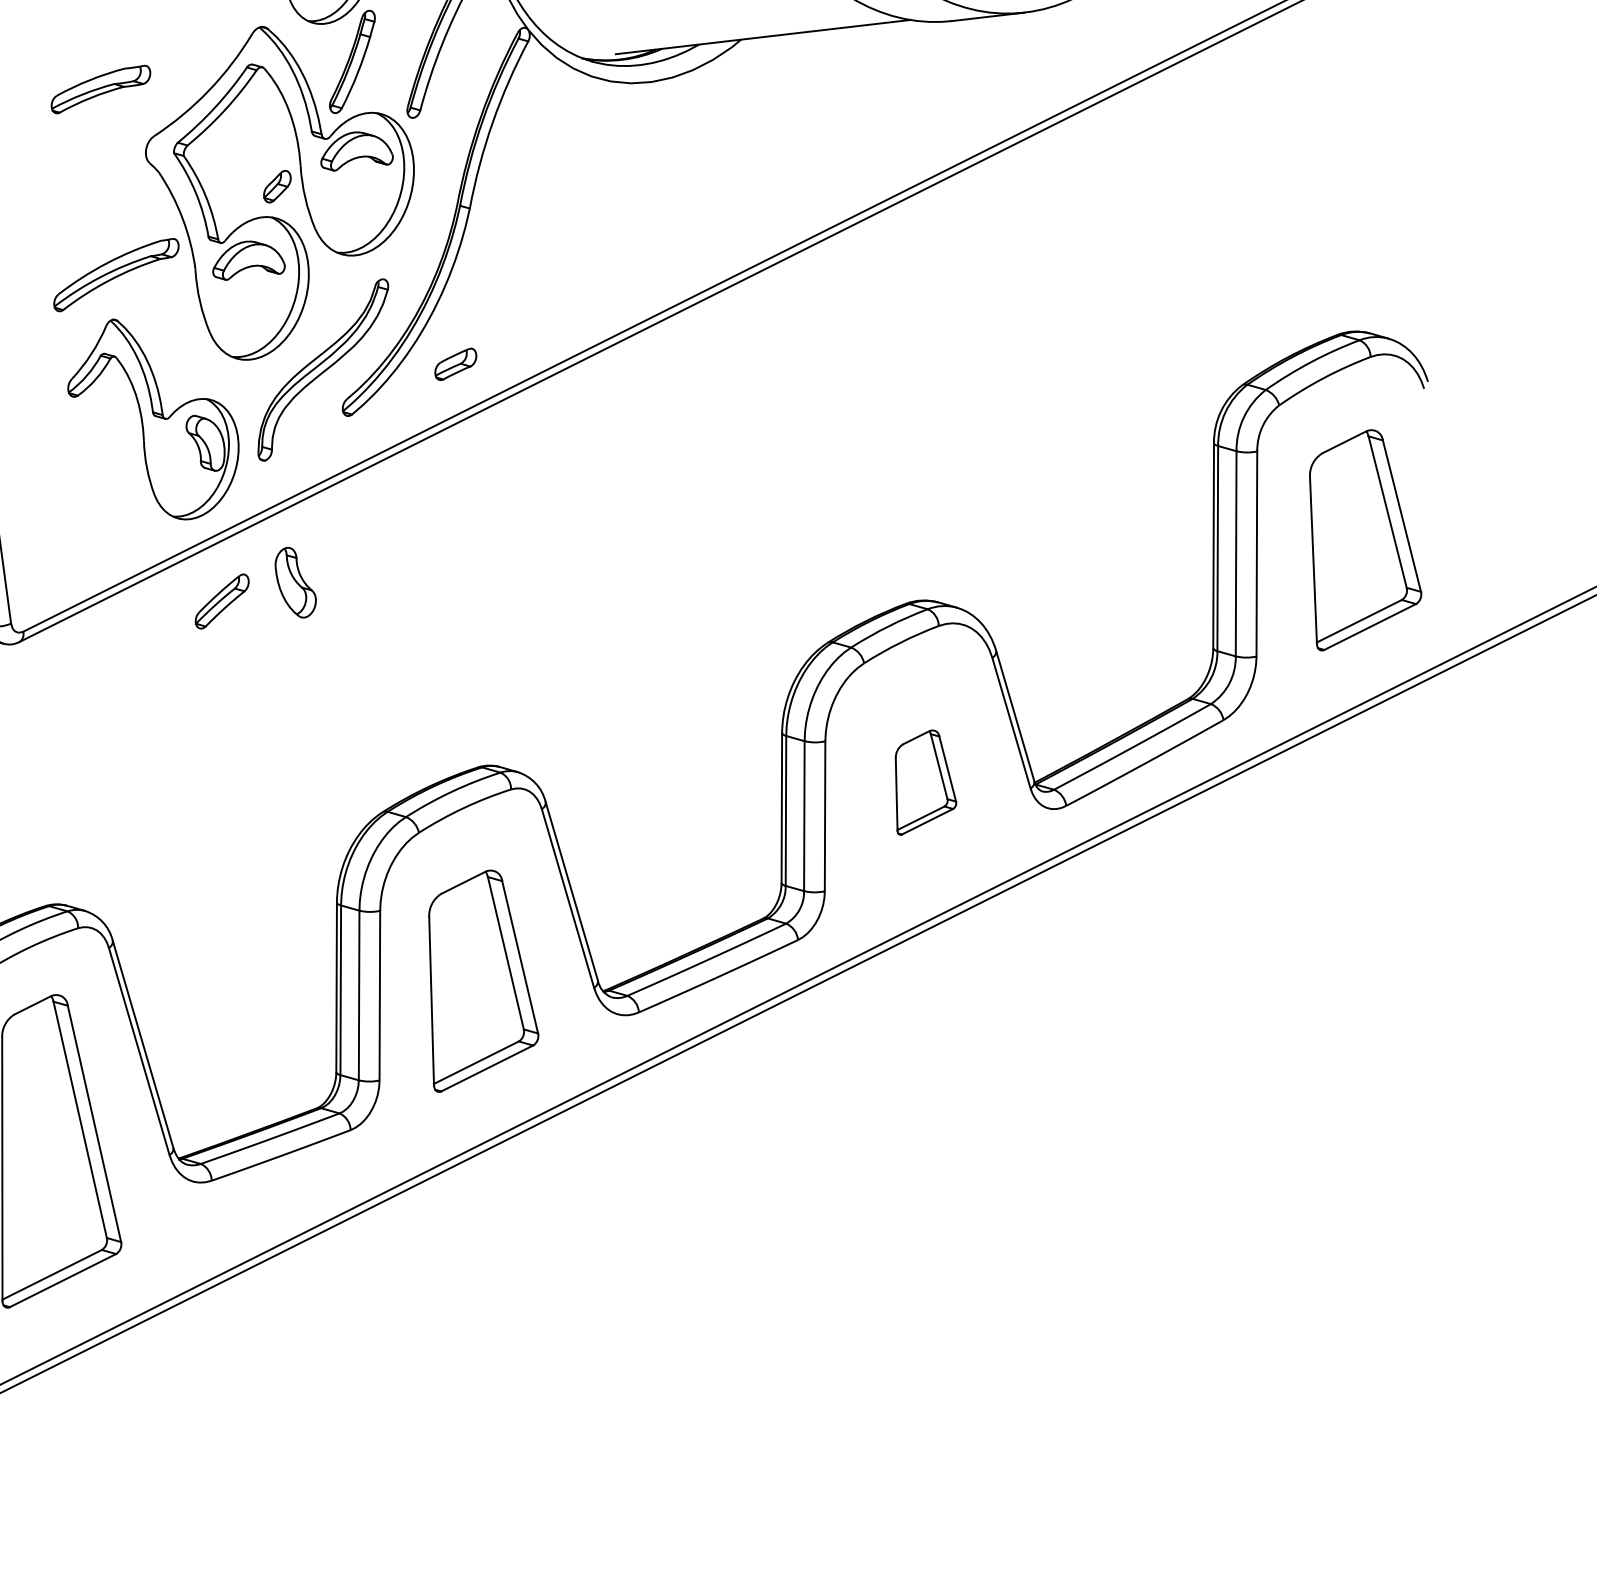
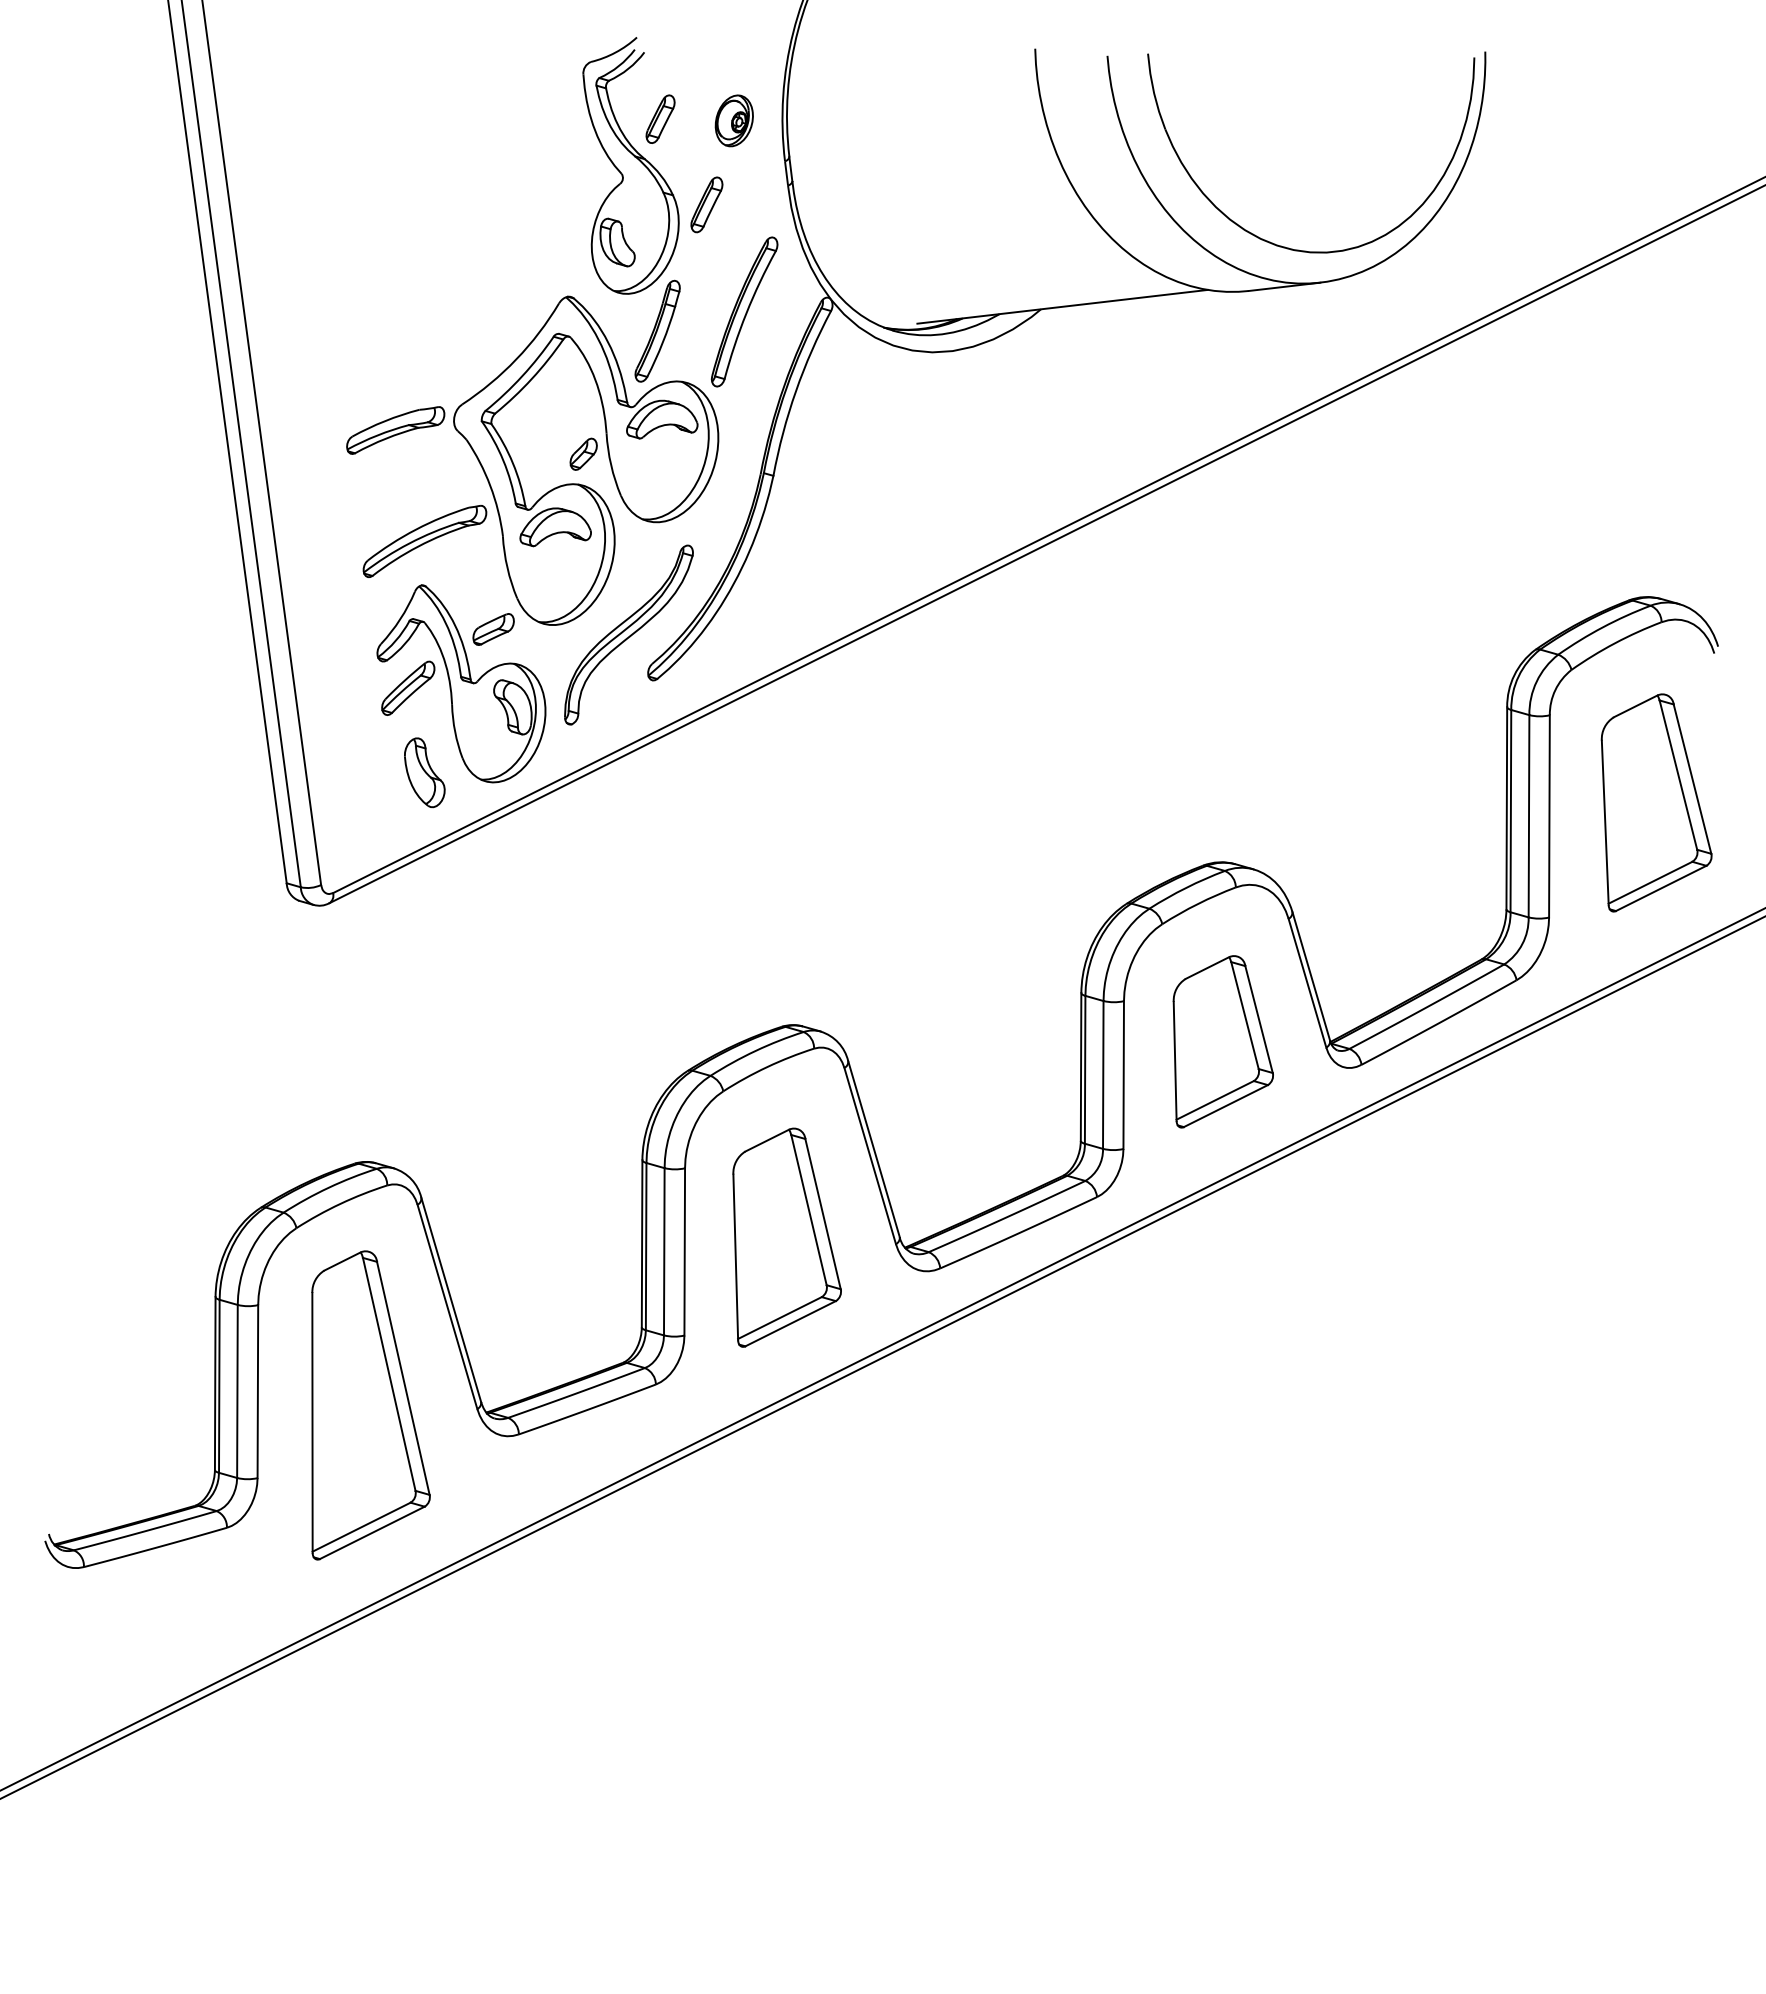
part: (100, 89) -> (395, 430), moved
part: (455, 364) -> (493, 629), moved
part: (295, 582) -> (424, 772), moved
part: (222, 600) -> (408, 687), moved
part: (925, 782) -> (1222, 1041), size x1.67

